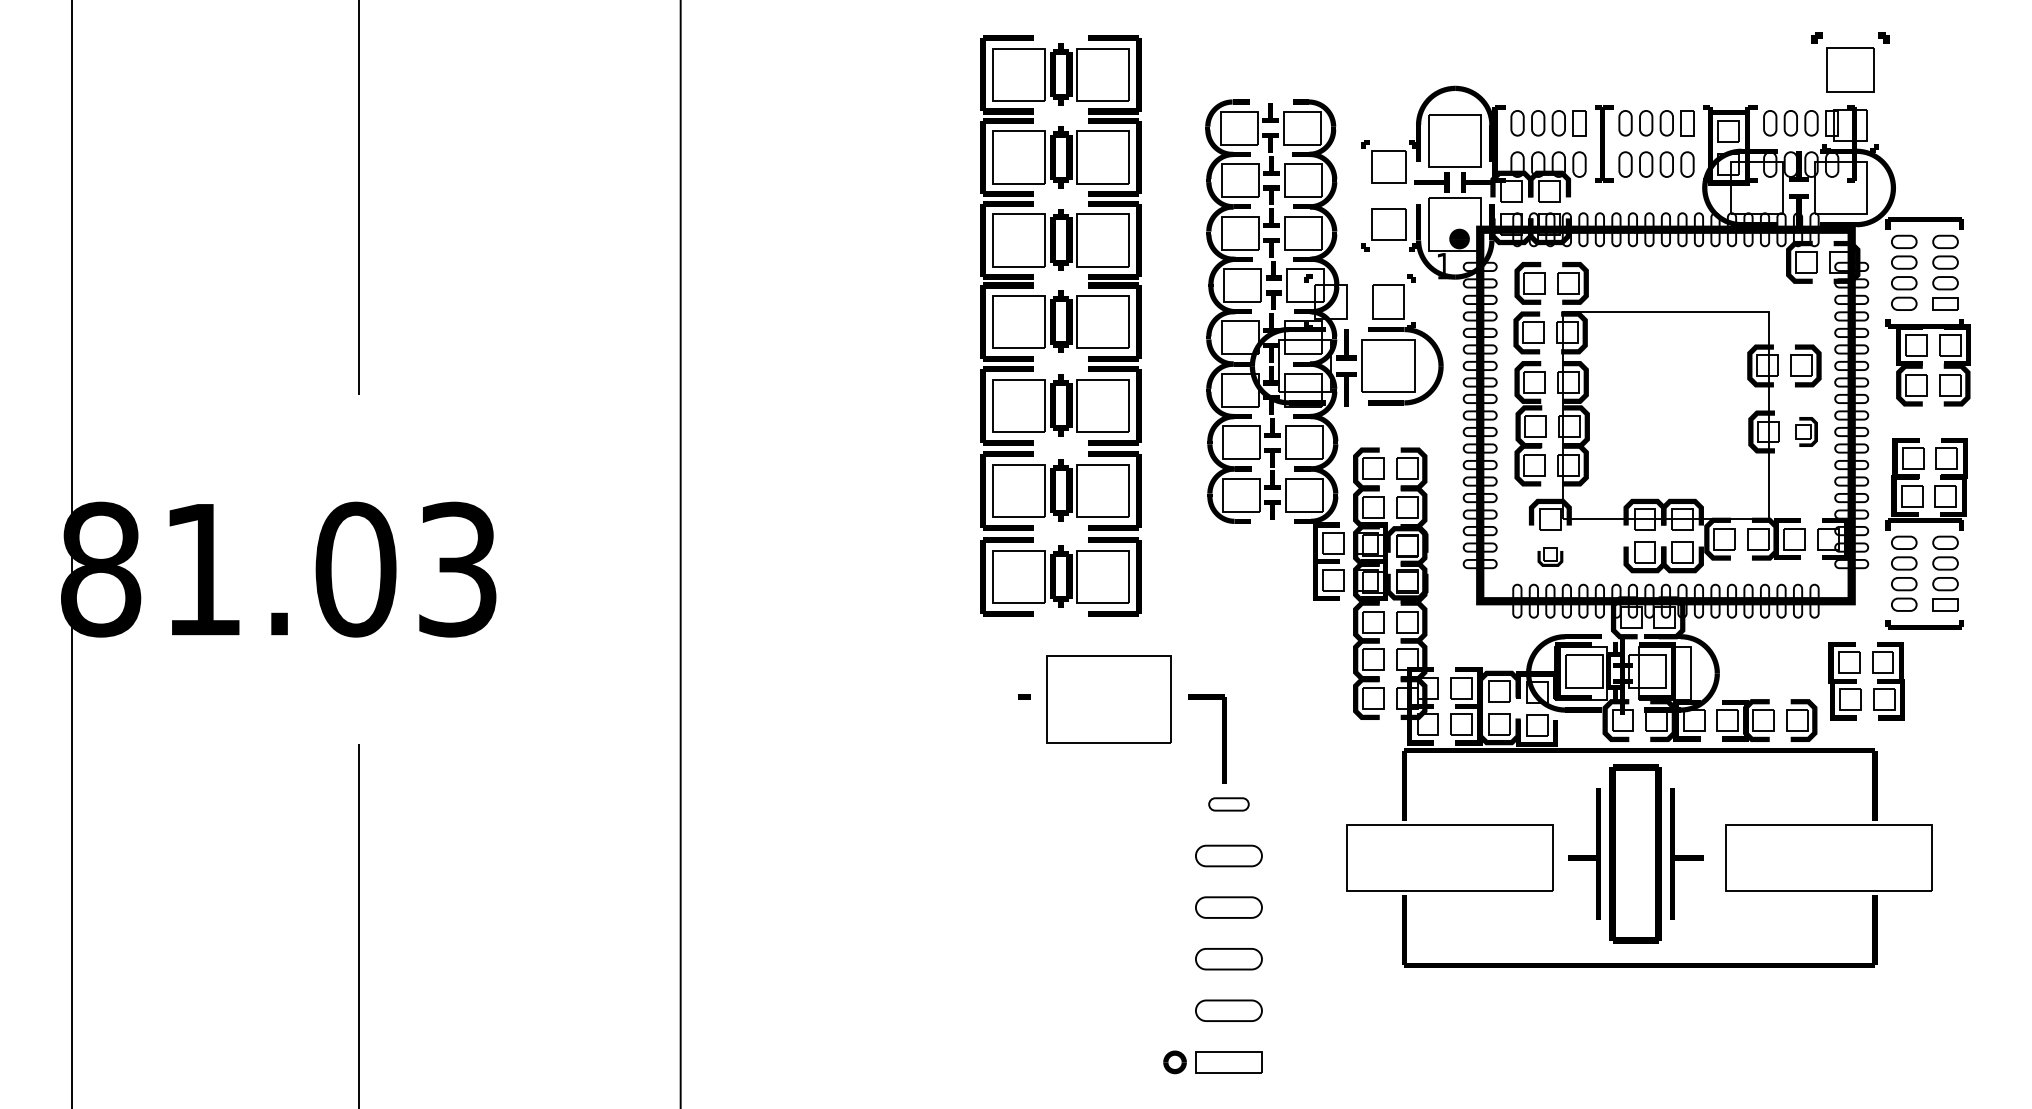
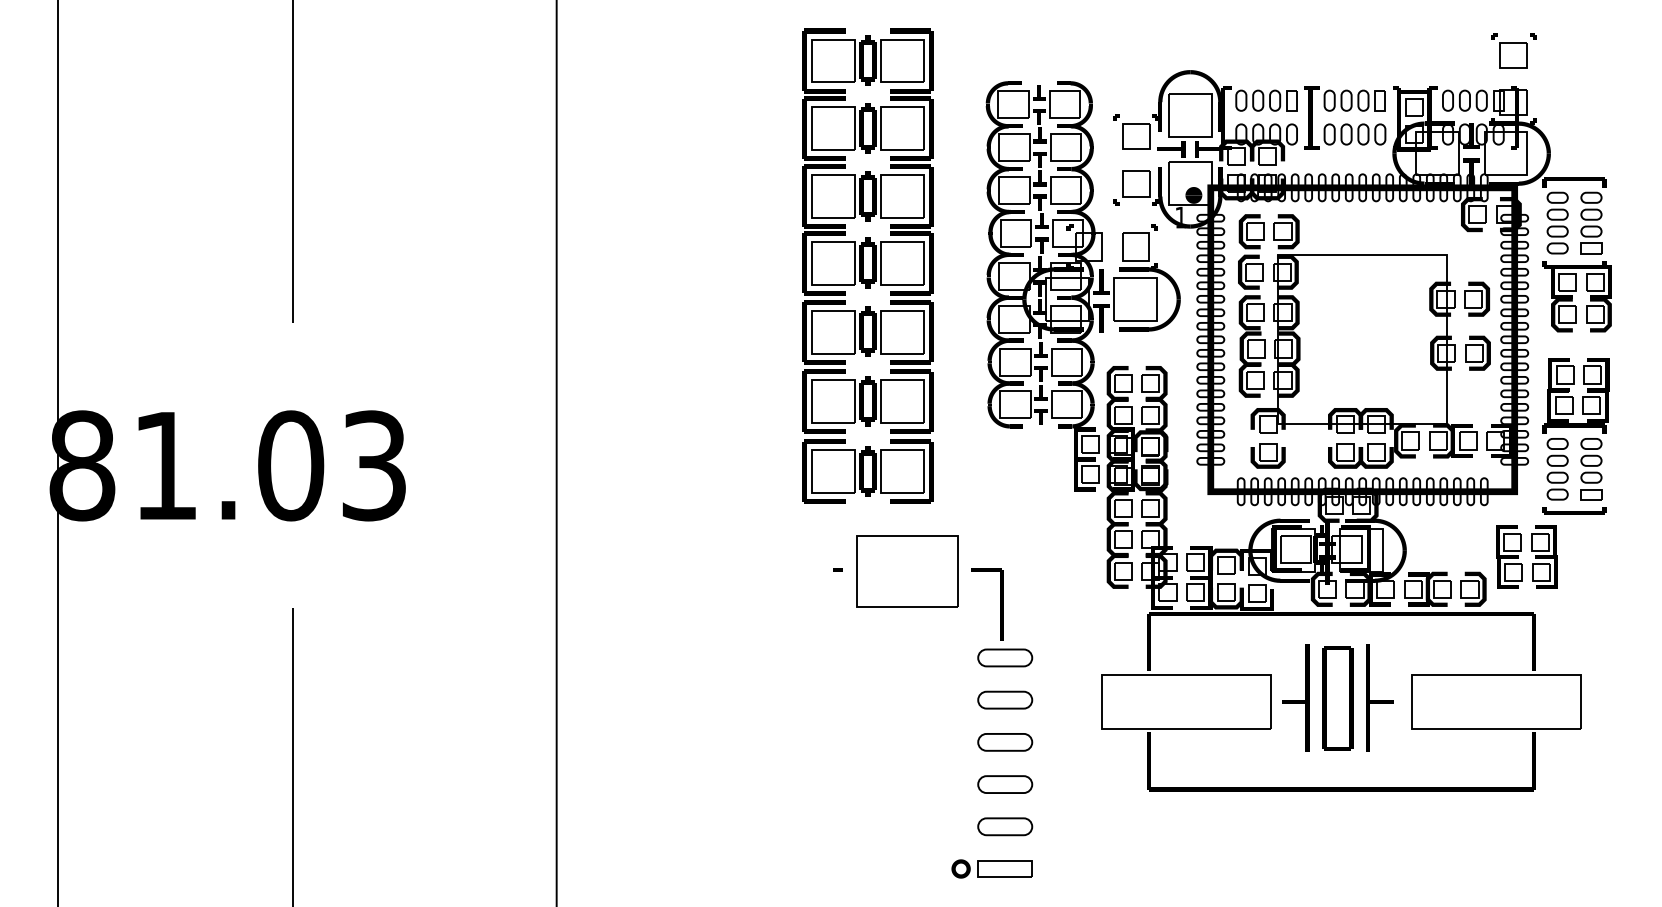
part: (1850, 62) -> (1513, 50), size x0.71
part: (1806, 431) -> (1477, 352), size x1.43
part: (1550, 557) -> (1268, 455), size x1.67
part: (1228, 804) -> (1004, 658), size x1.67
part: (1635, 853) -> (1337, 698), size x0.71

